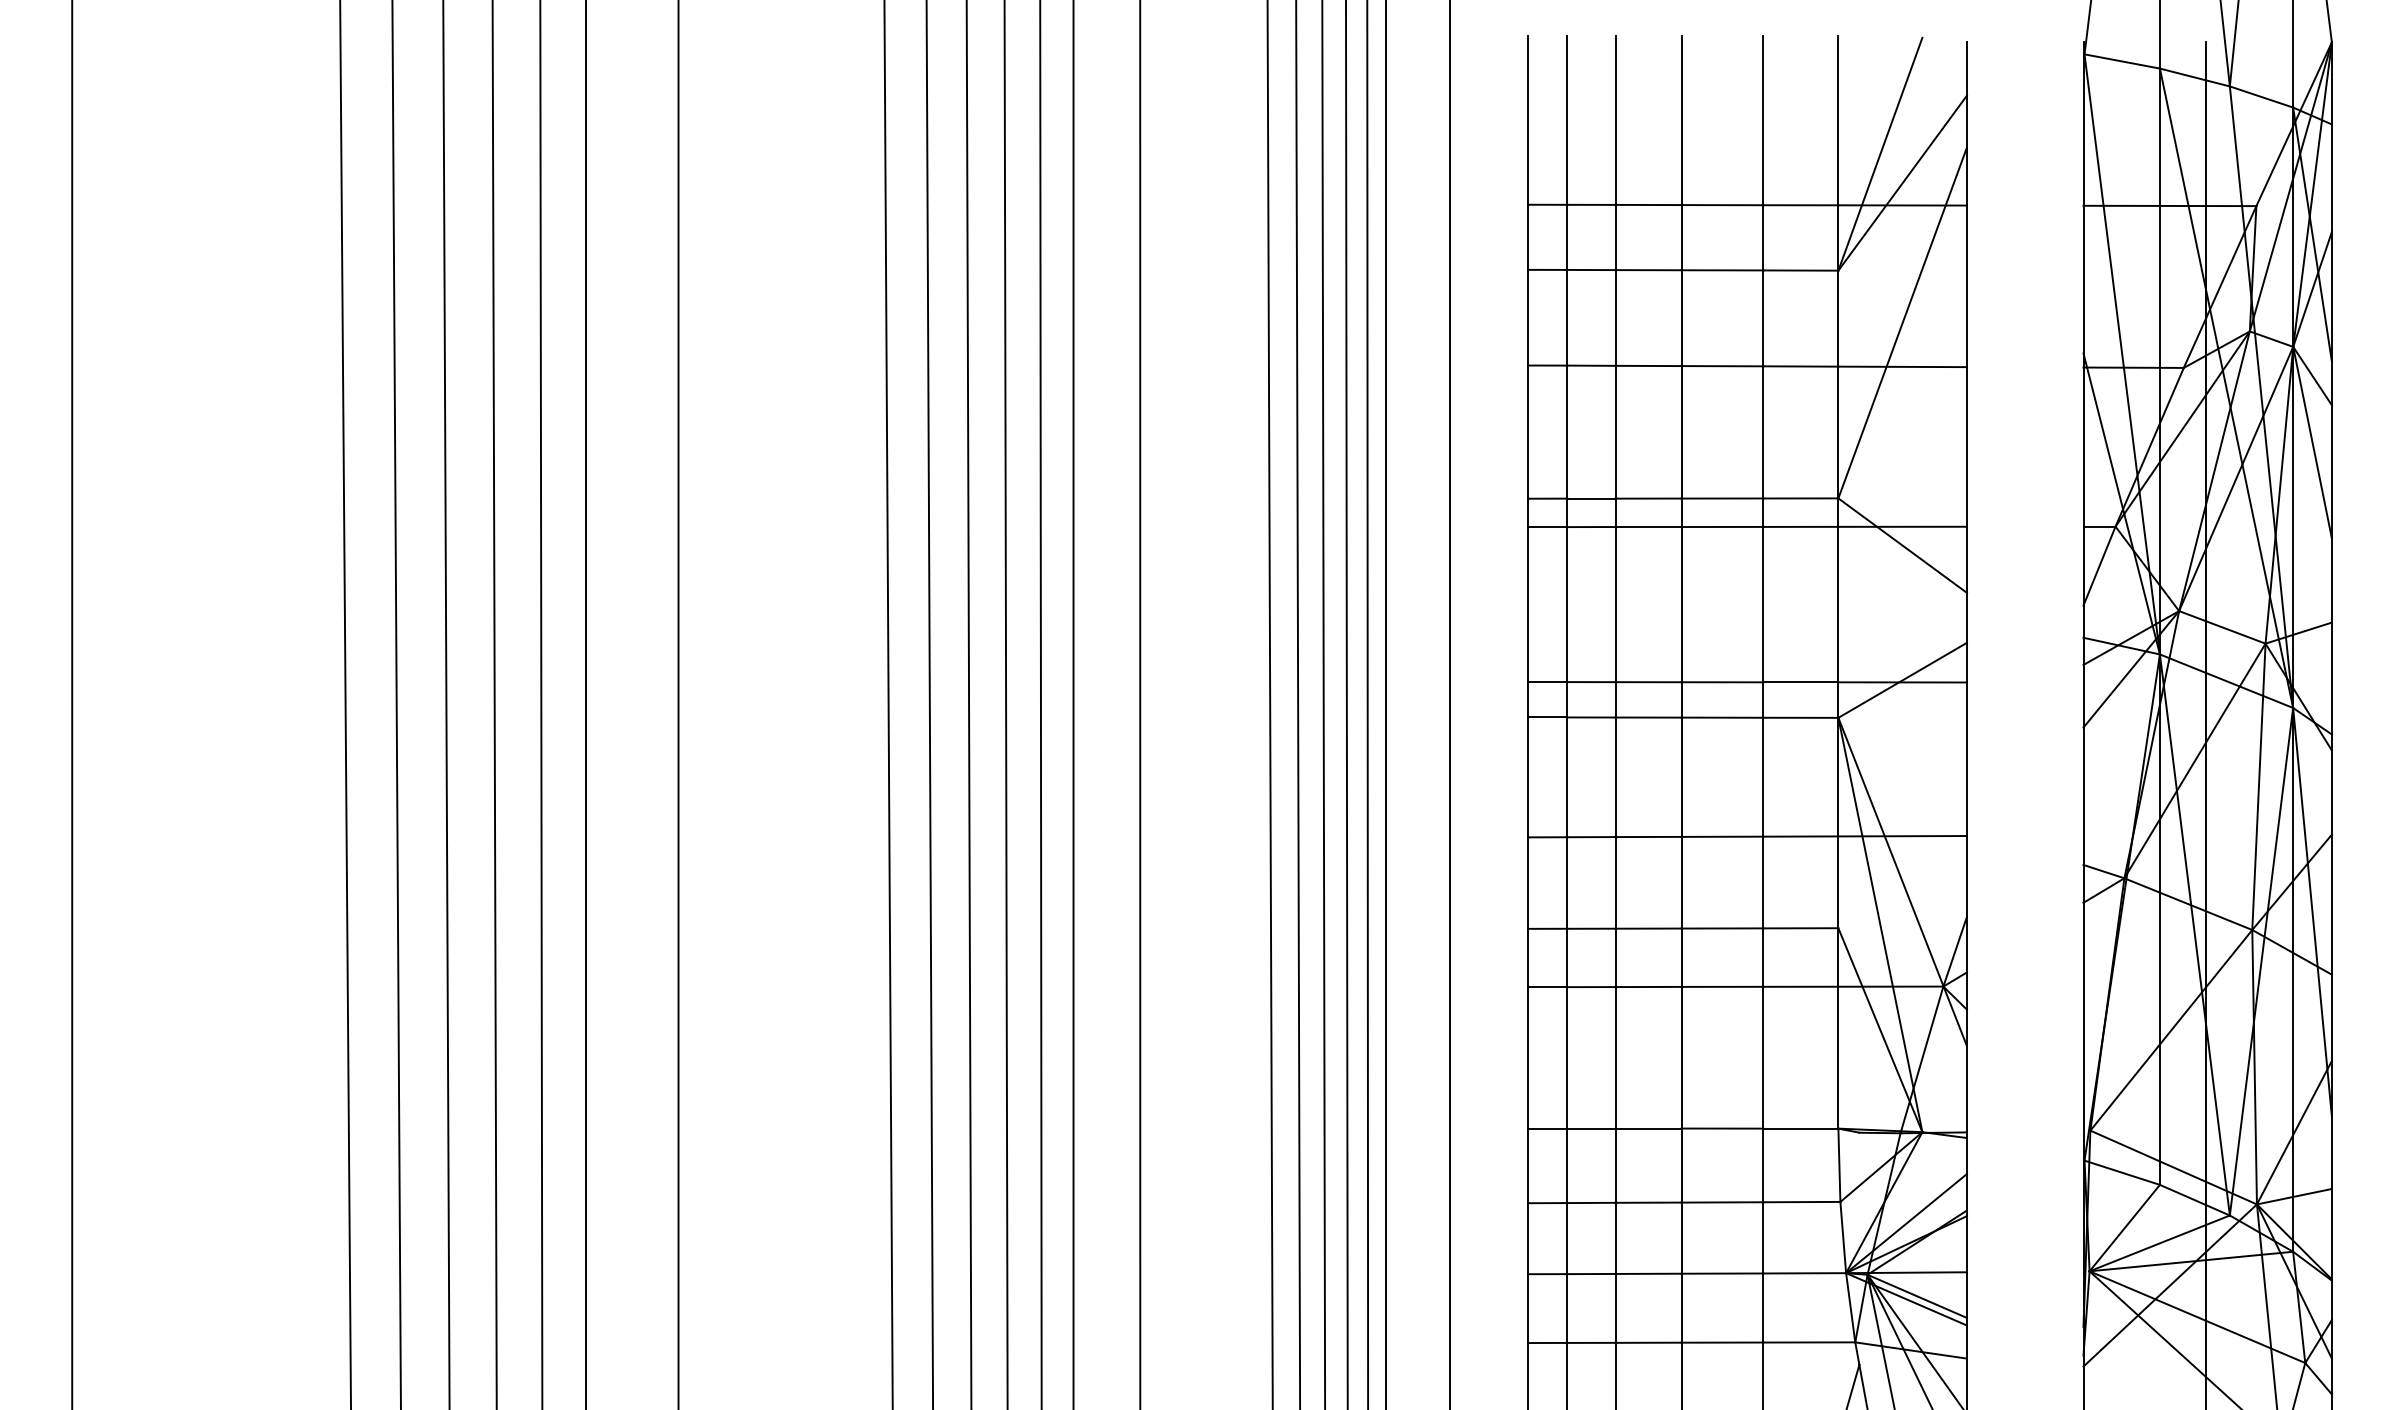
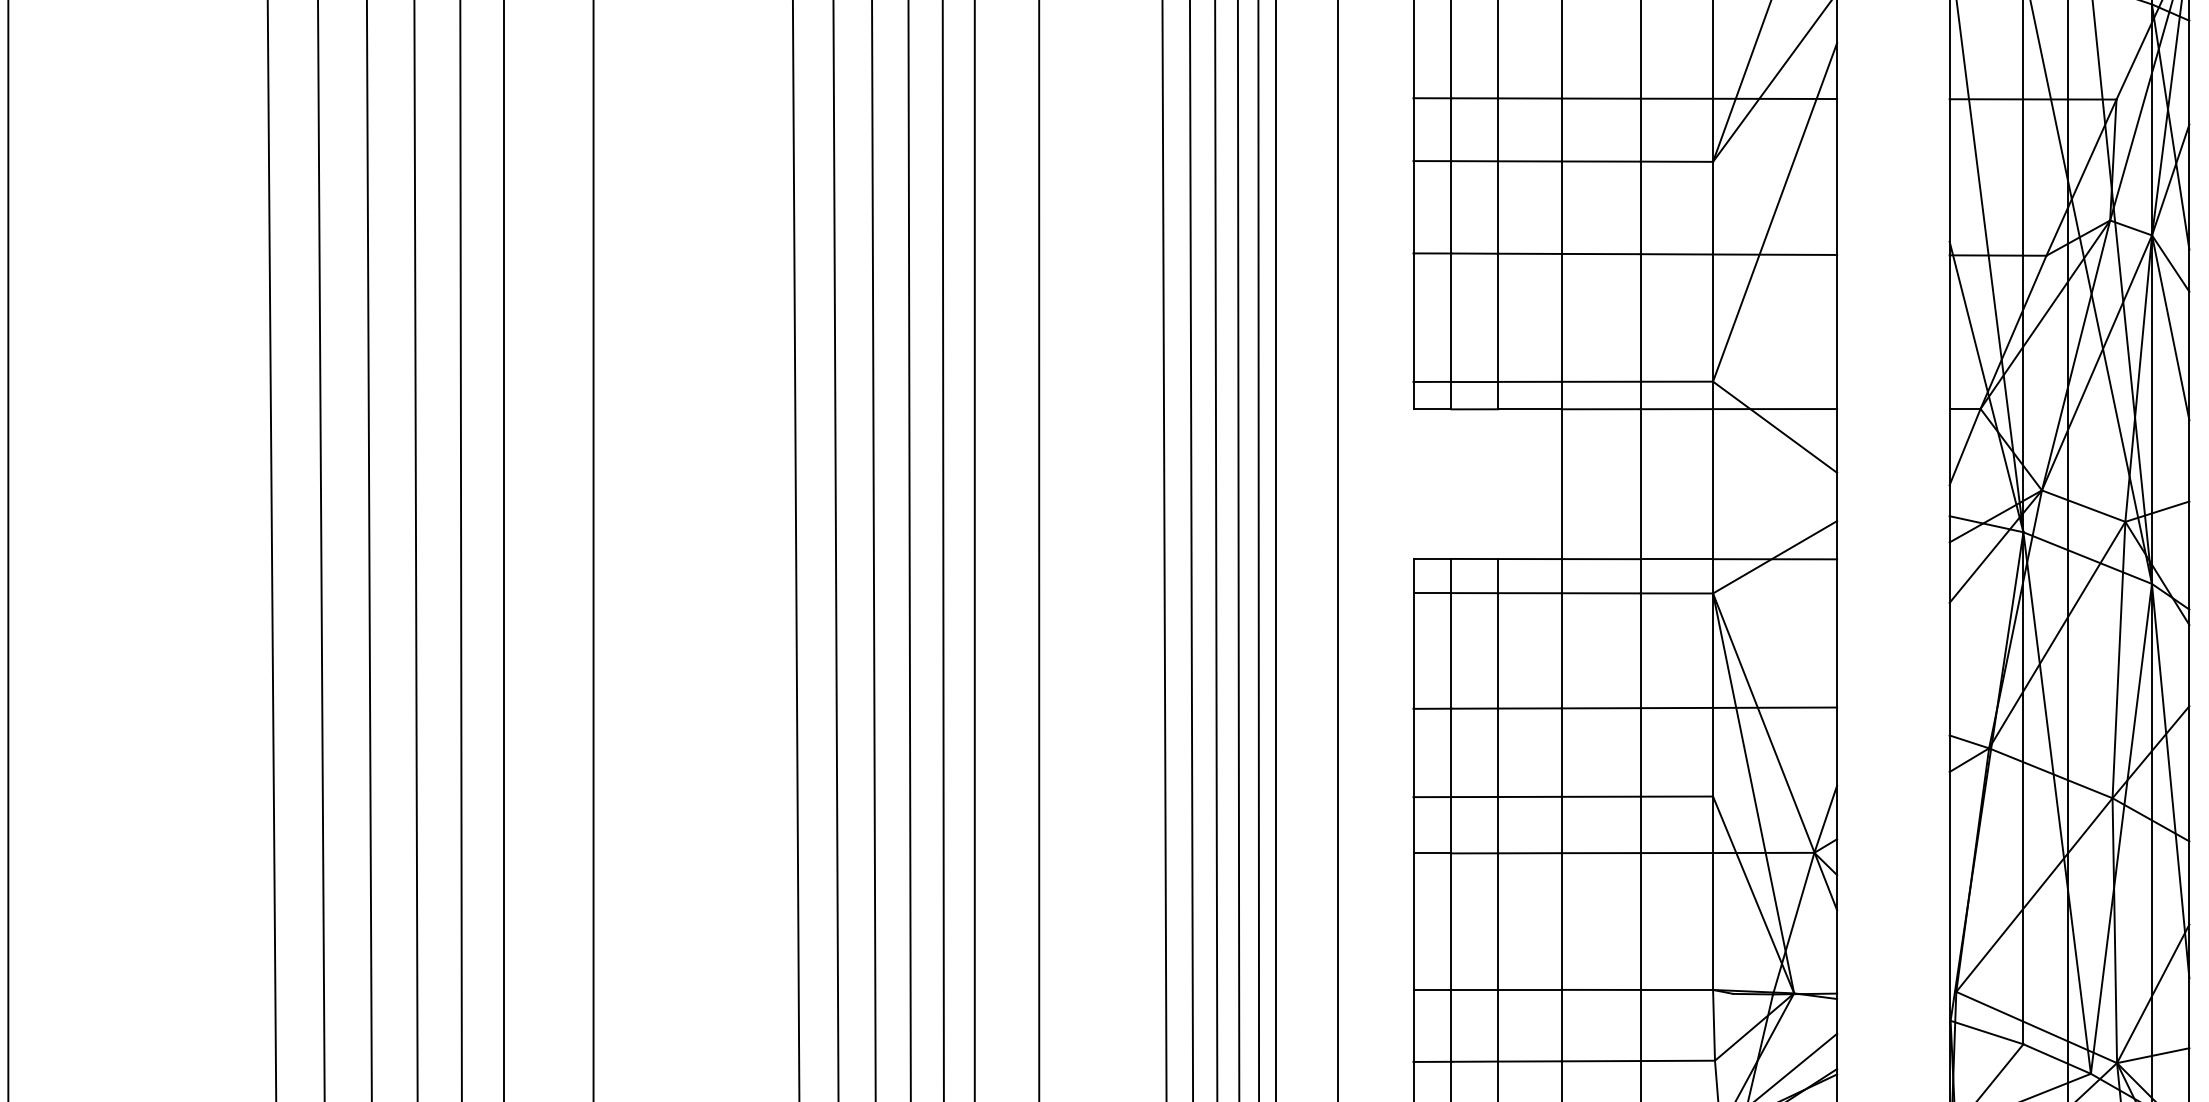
line: (1528, 604) -> (1413, 484), removed
line: (1567, 604) -> (1451, 484), removed
line: (1615, 604) -> (1497, 484), removed

